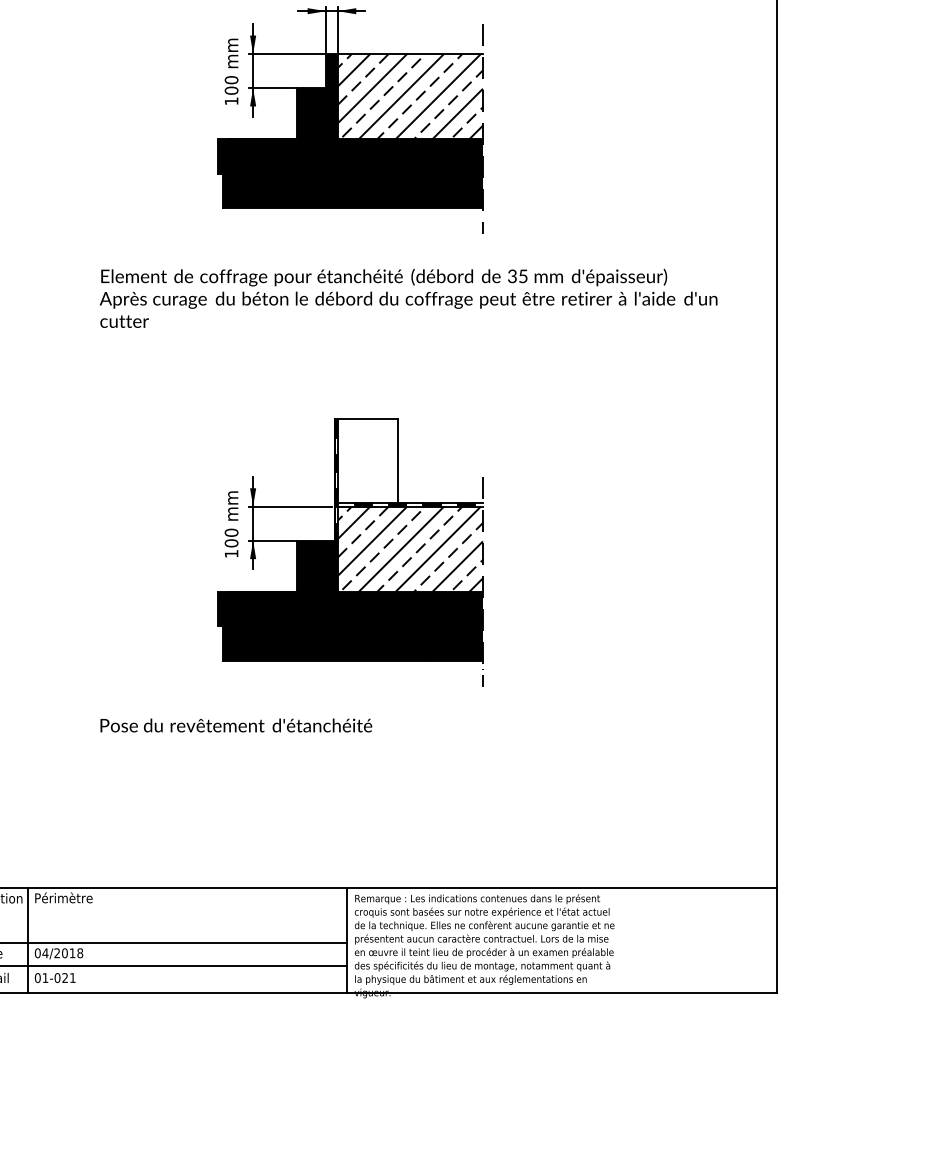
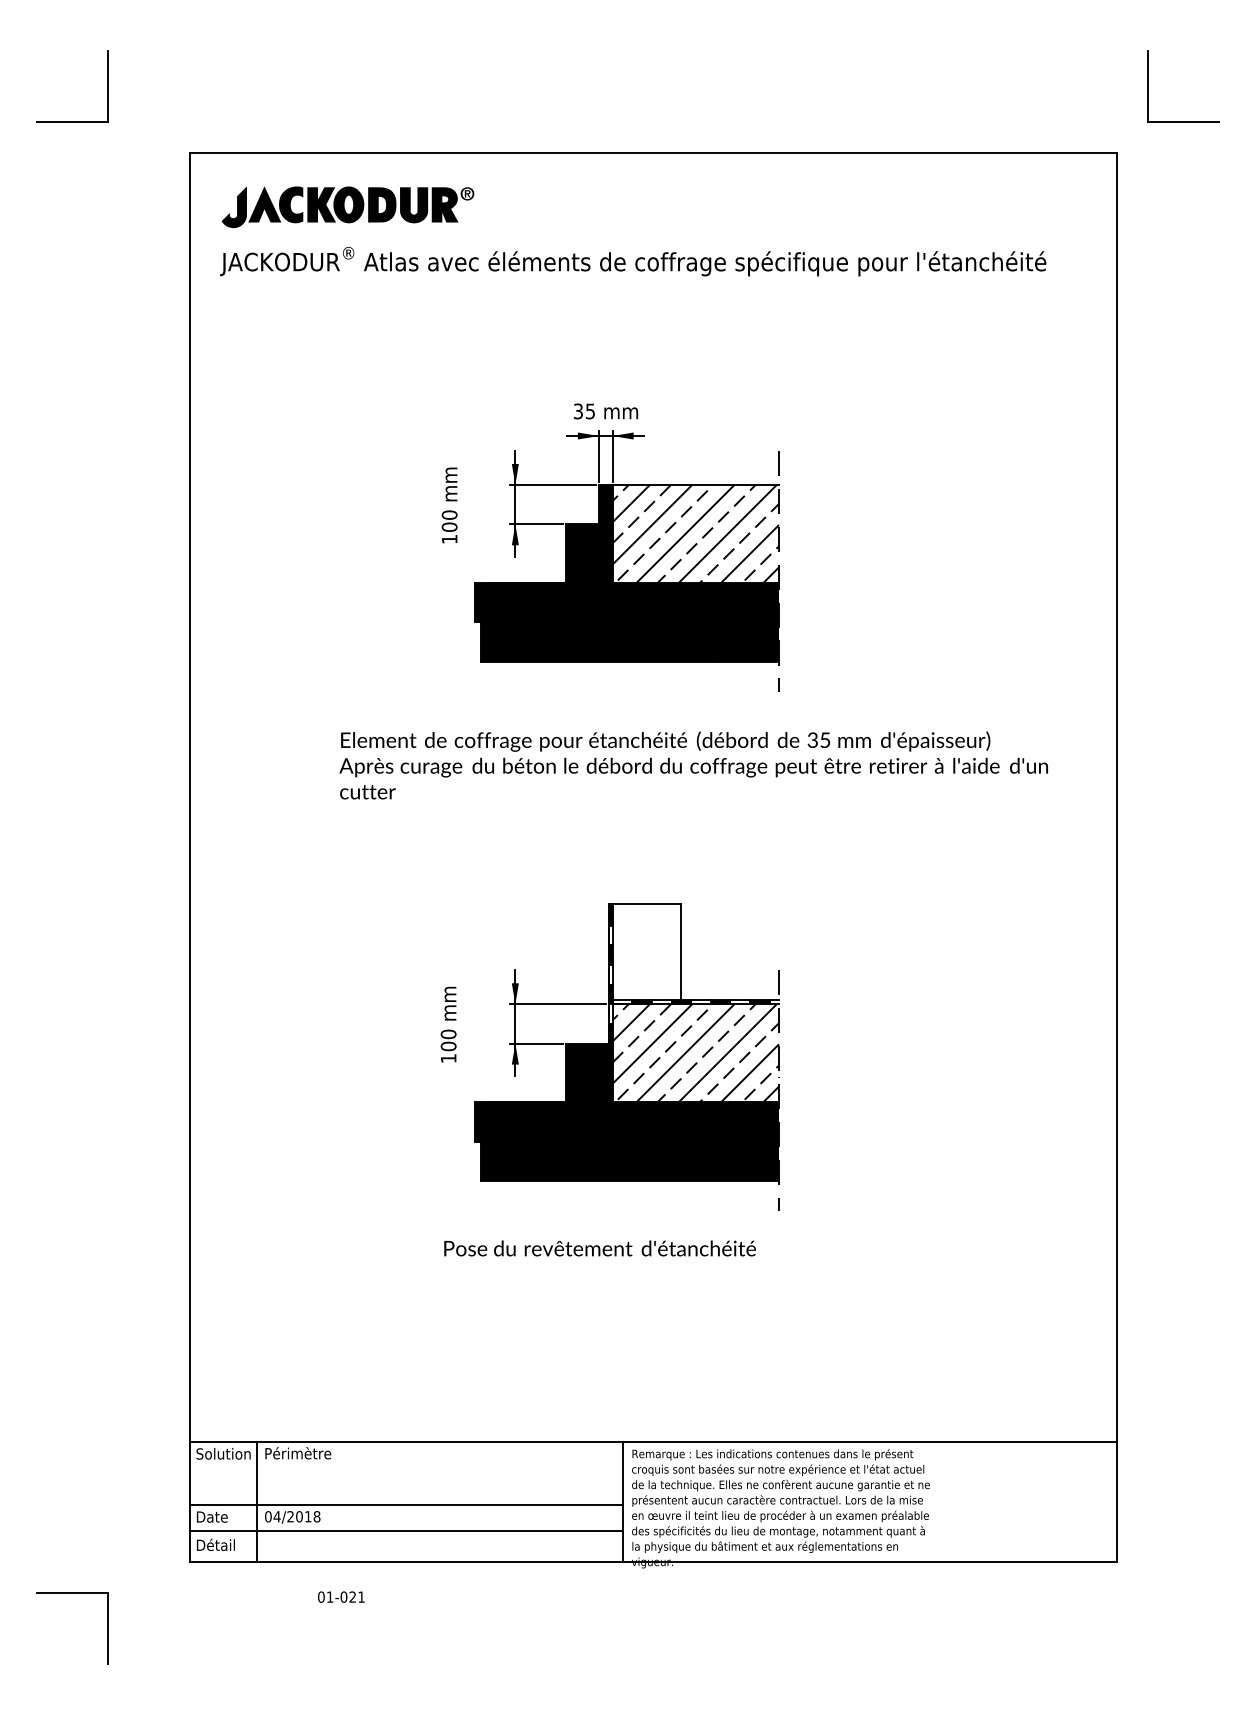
text: (231, 71) -> (449, 505), moved
text: (231, 524) -> (448, 1024), moved
text: (235, 725) -> (599, 1248), moved
text: (55, 977) -> (341, 1596), moved

